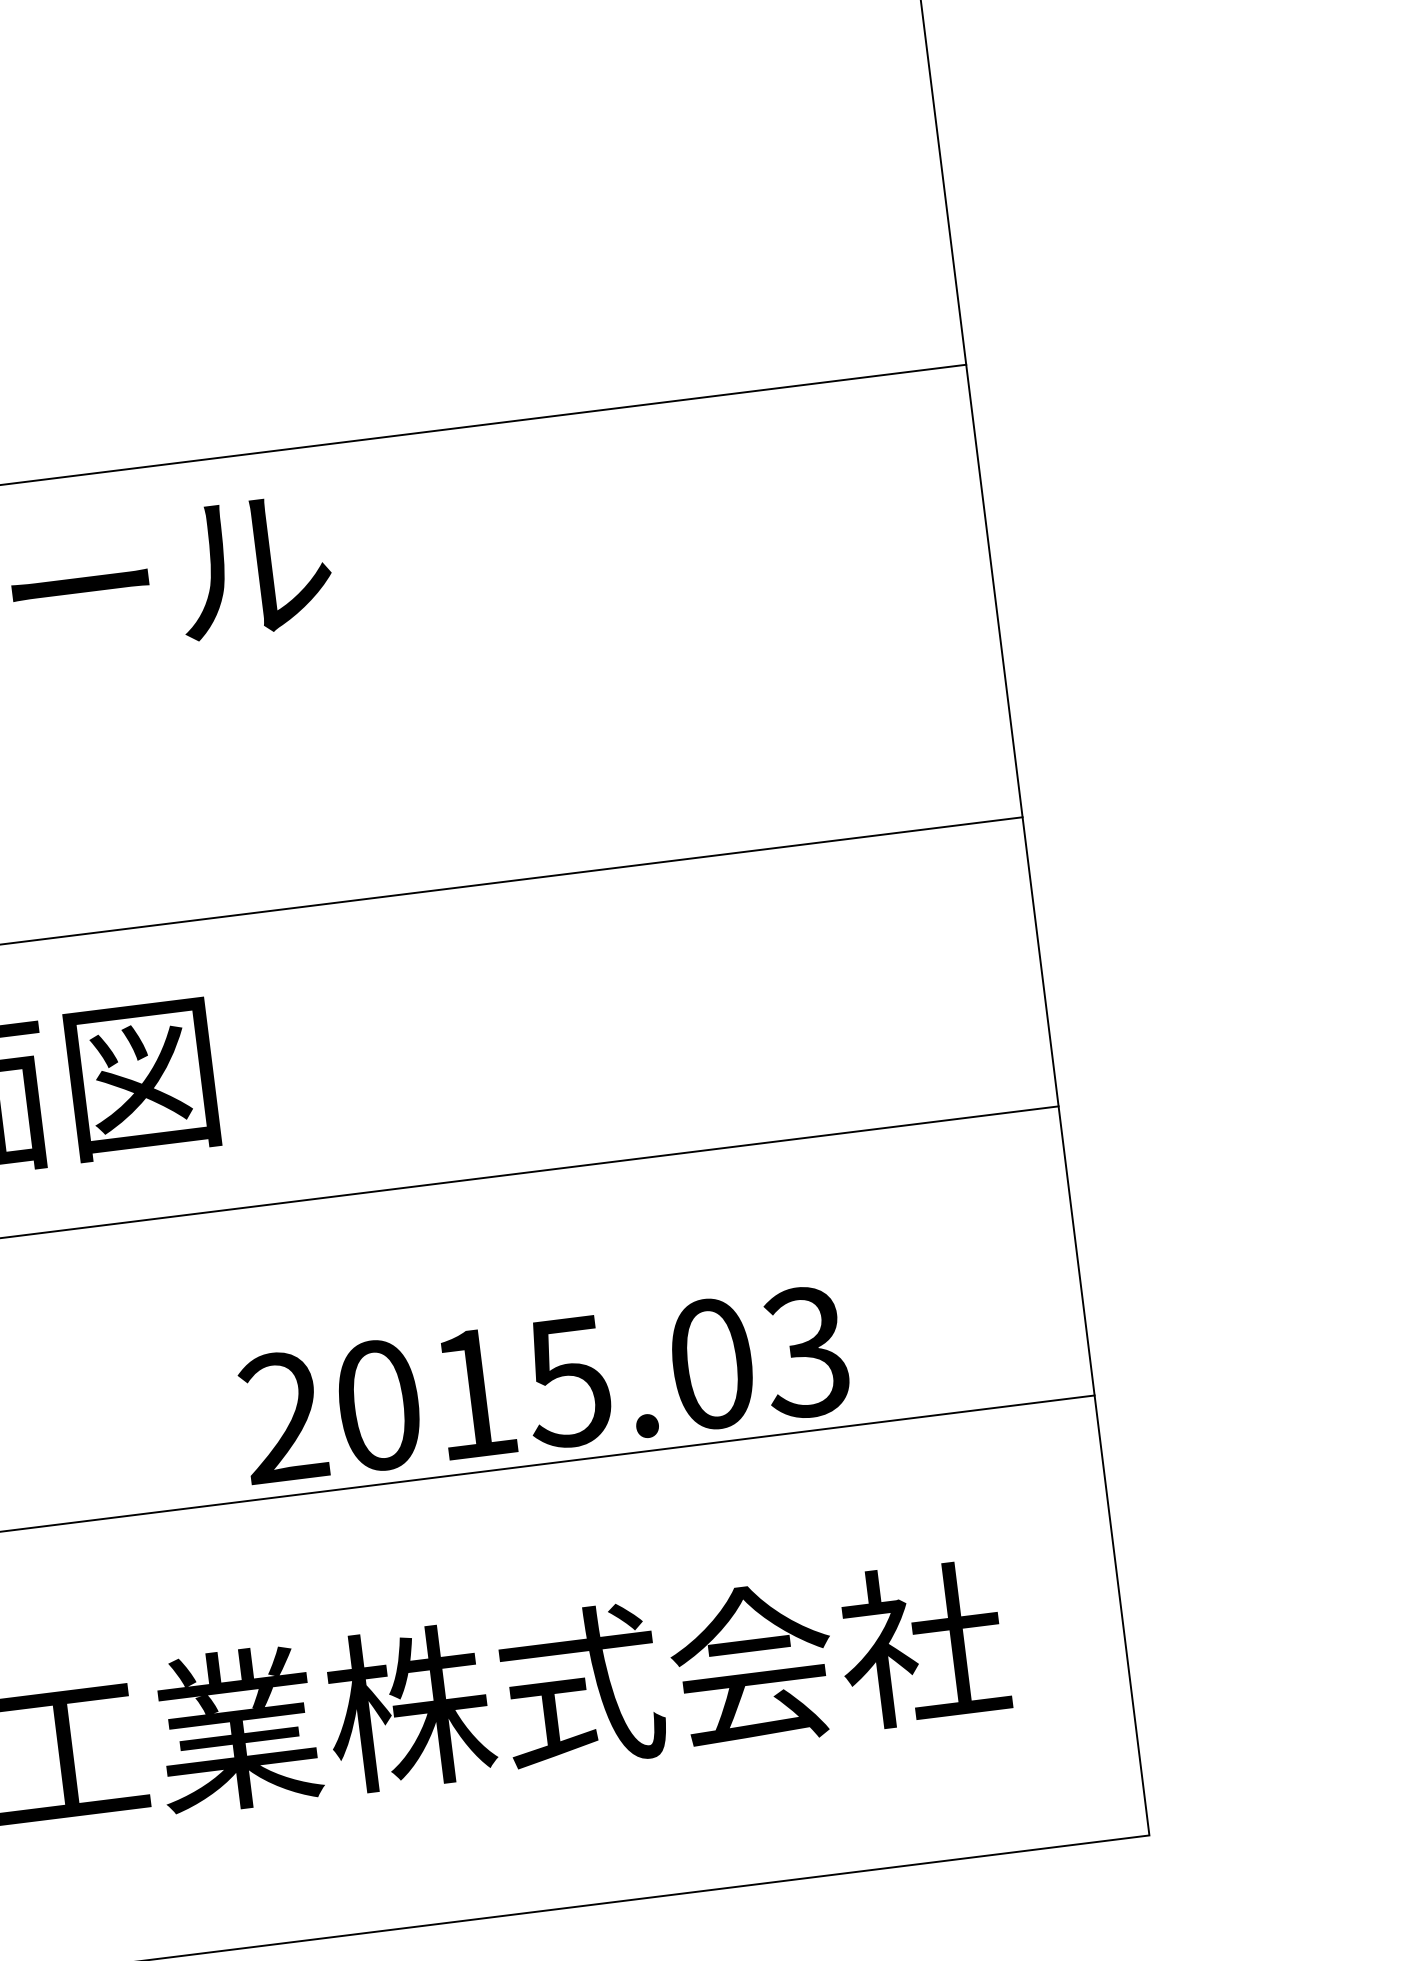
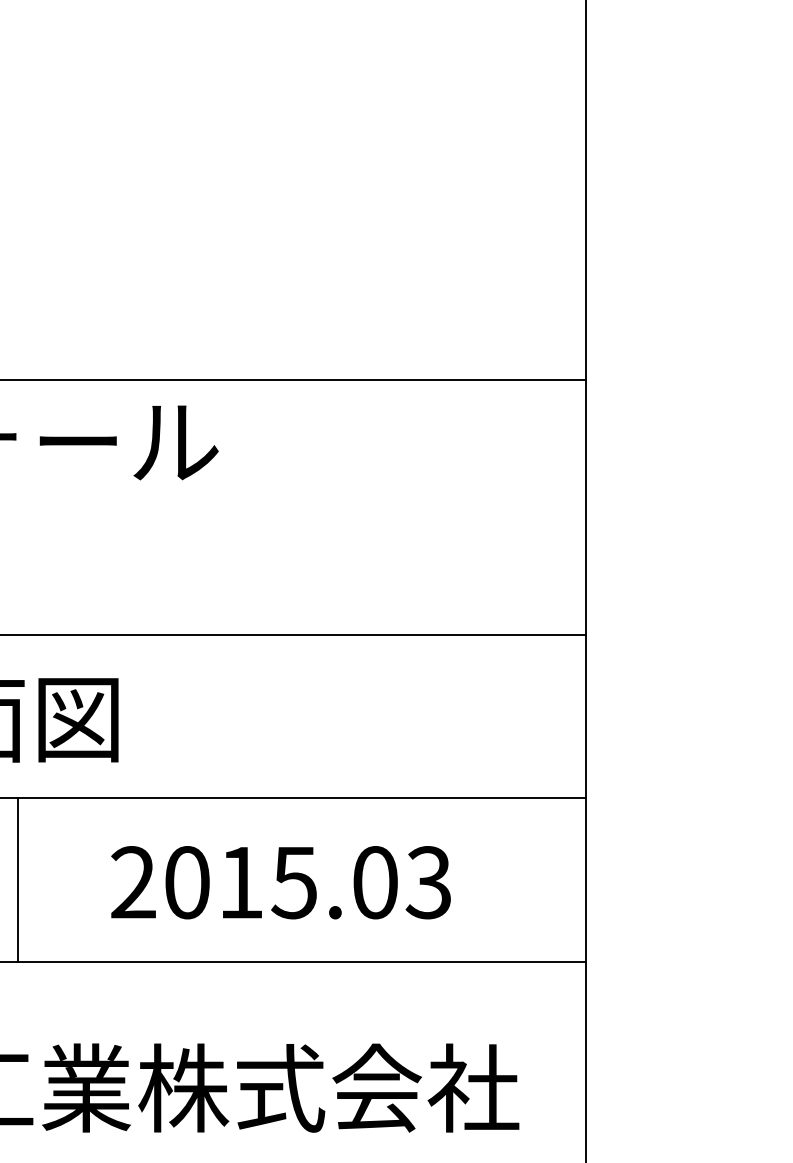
line: (71, 1375) -> (18, 879), added
text: (543, 1384) -> (280, 882), moved

